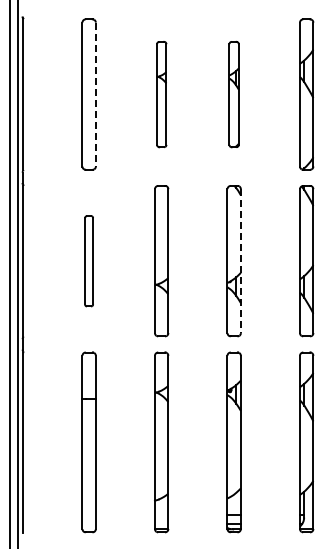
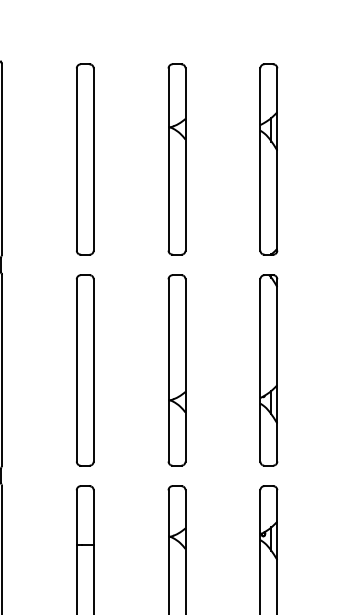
line: (95, 94) -> (93, 159), dashed -> solid
part: (161, 94) -> (176, 159), size x1.43
part: (233, 94) -> (267, 159), size x1.43
part: (88, 261) -> (84, 370), size x1.67
line: (240, 261) -> (276, 370), dashed -> solid

